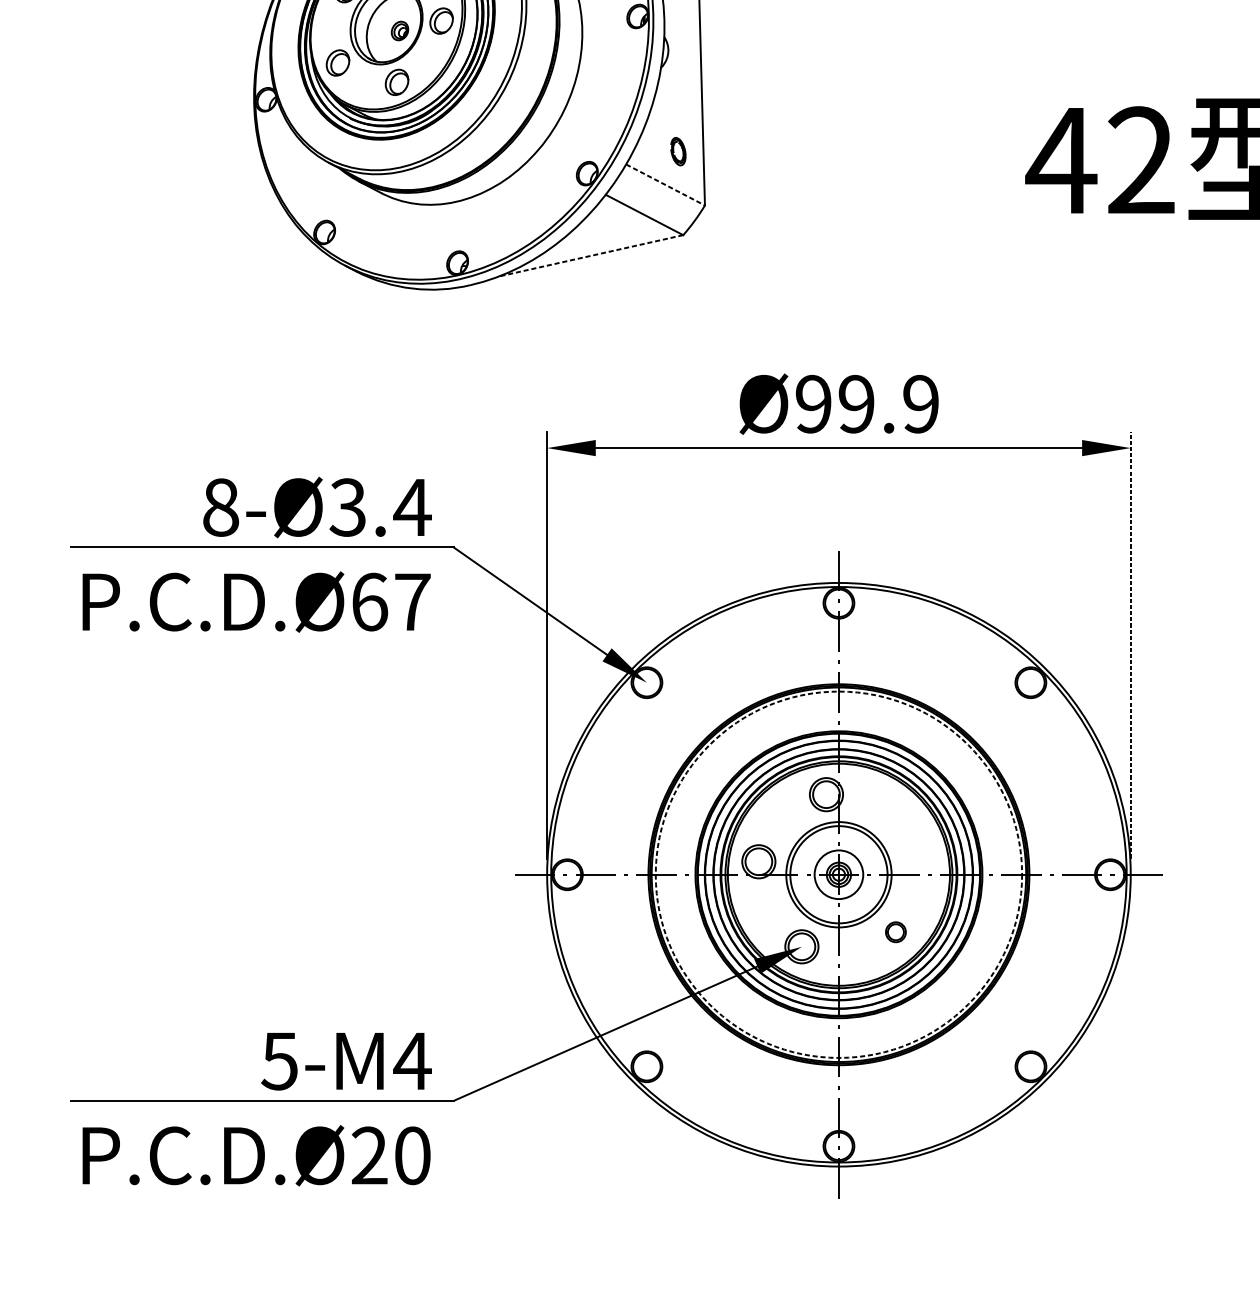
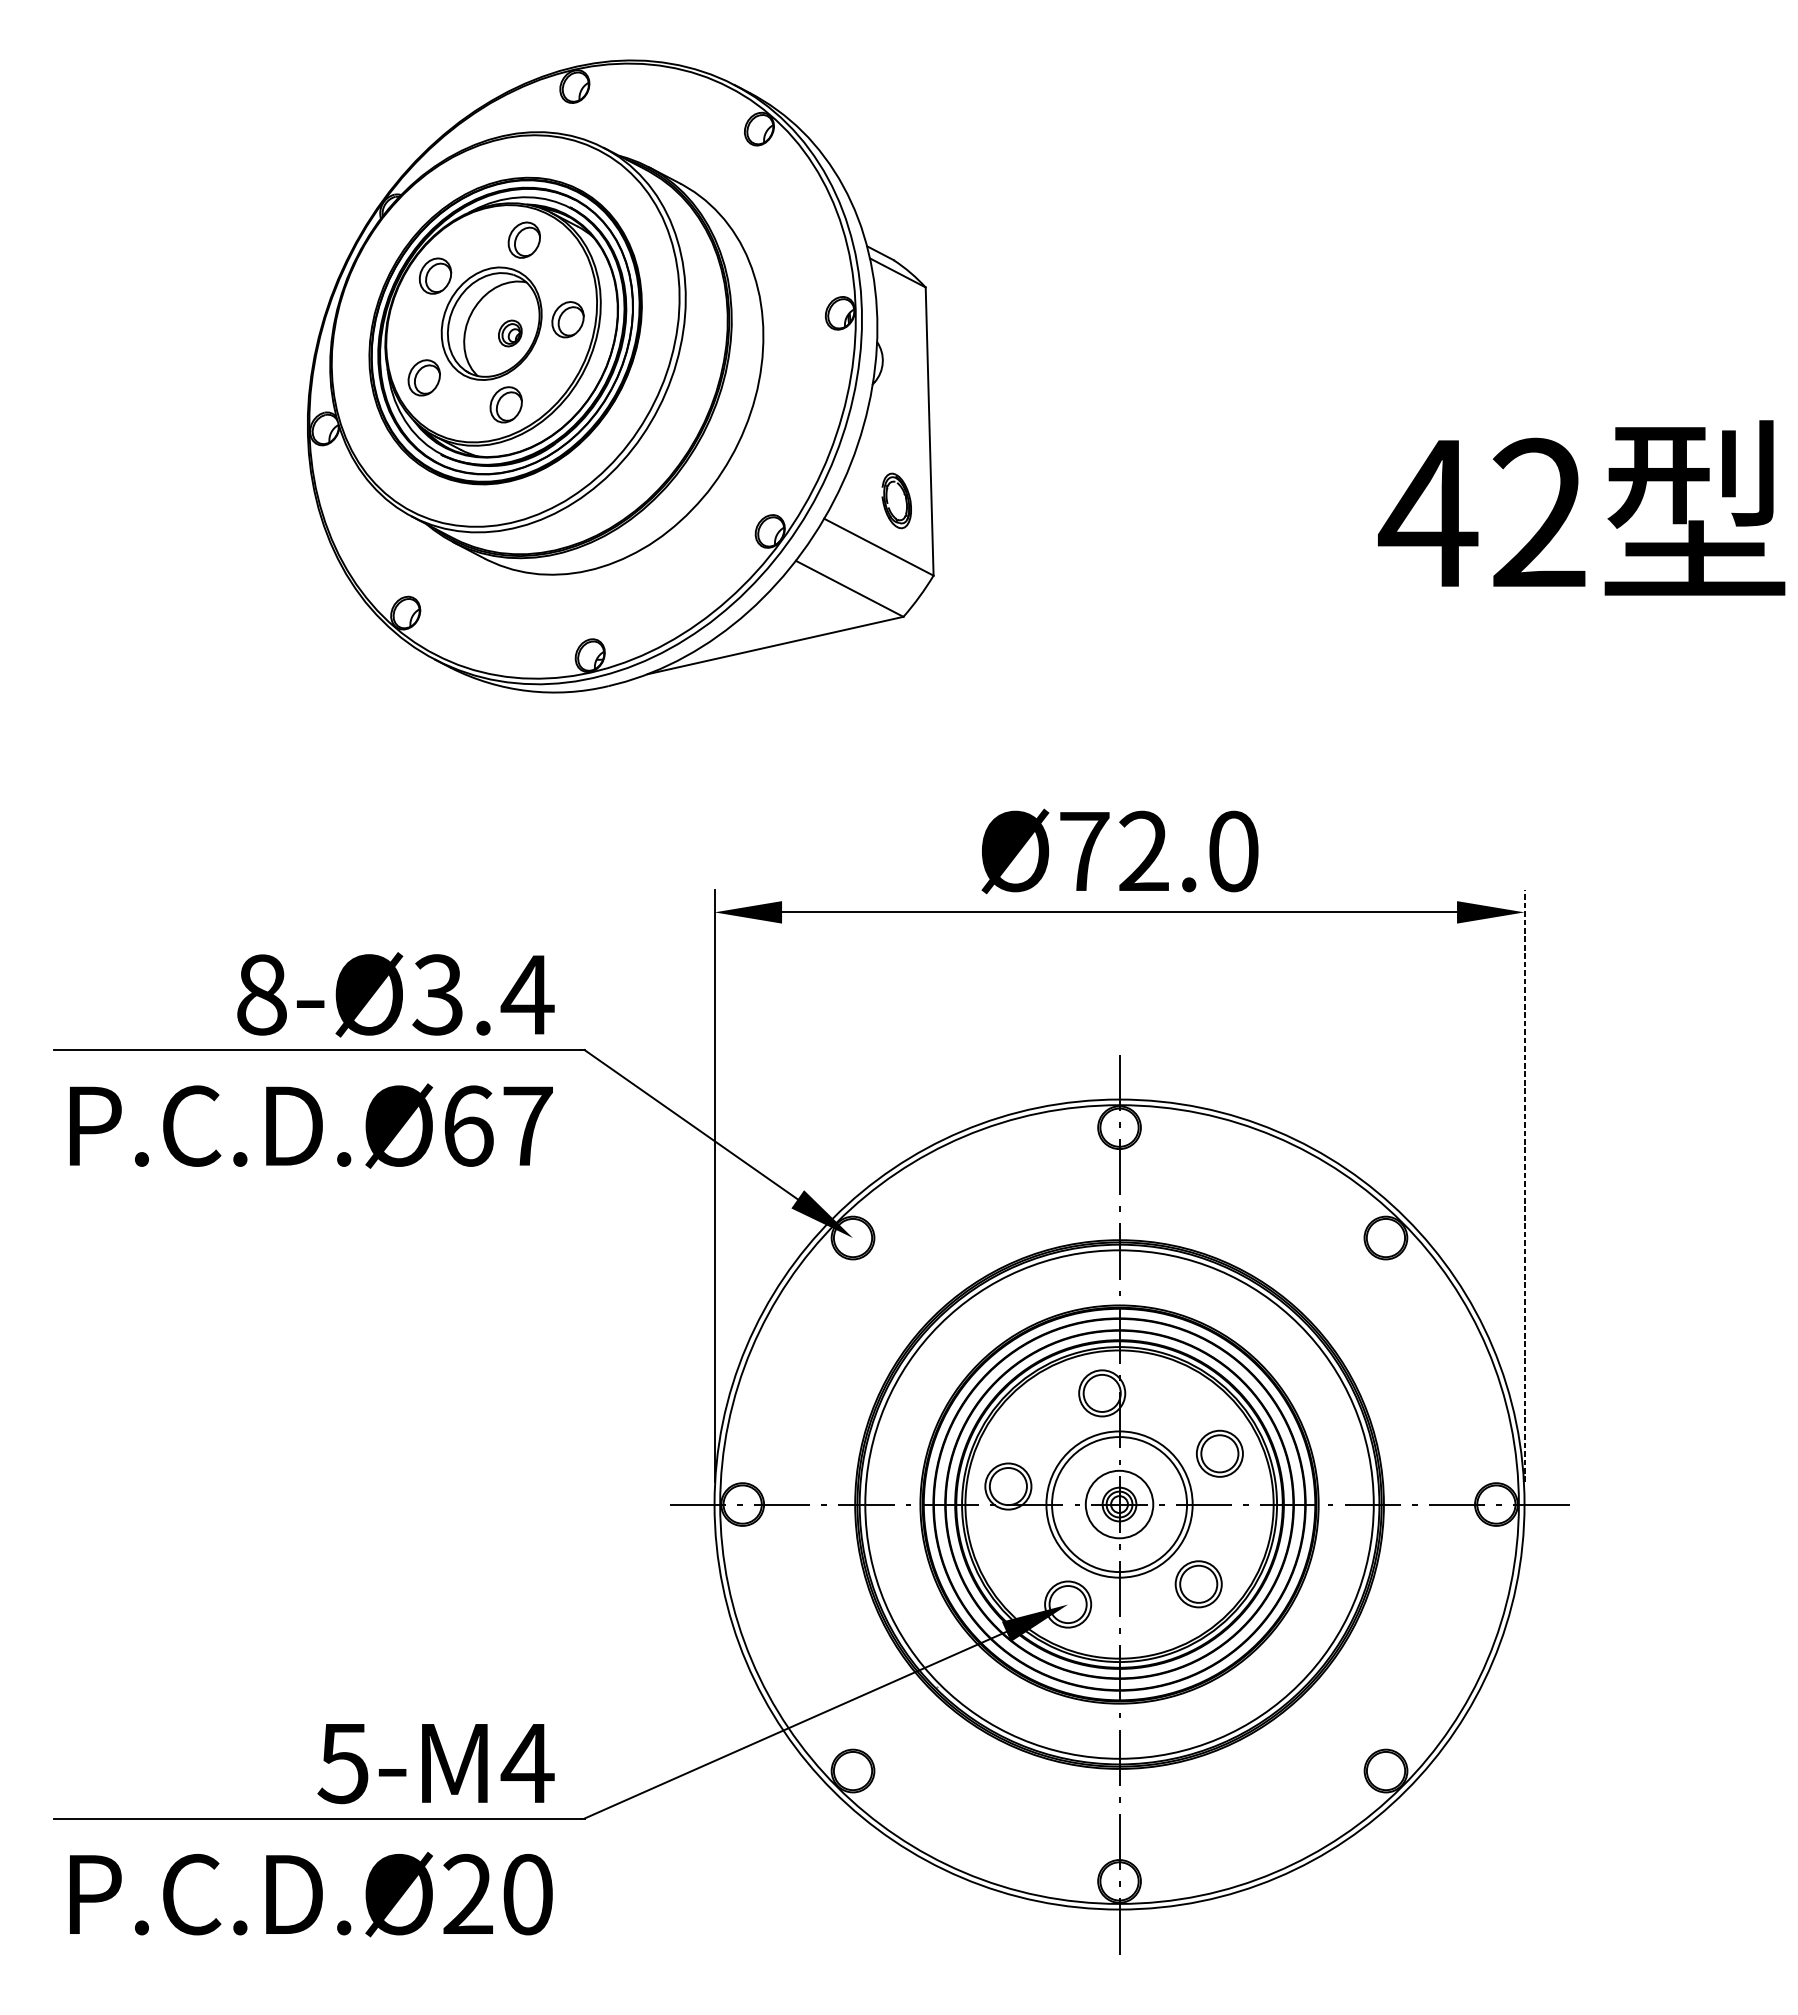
part: (678, 151) -> (896, 500), size x1.43
line: (665, 185) -> (878, 547), dashed -> solid
line: (591, 255) -> (775, 645), dashed -> solid
text: (867, 404) -> (1158, 851), Ø99.9 -> Ø72.0
part: (910, 837) -> (1219, 1453), added
circle: (838, 874) -> (1119, 1504), dashed -> solid
part: (895, 932) -> (1198, 1584), size x1.67

